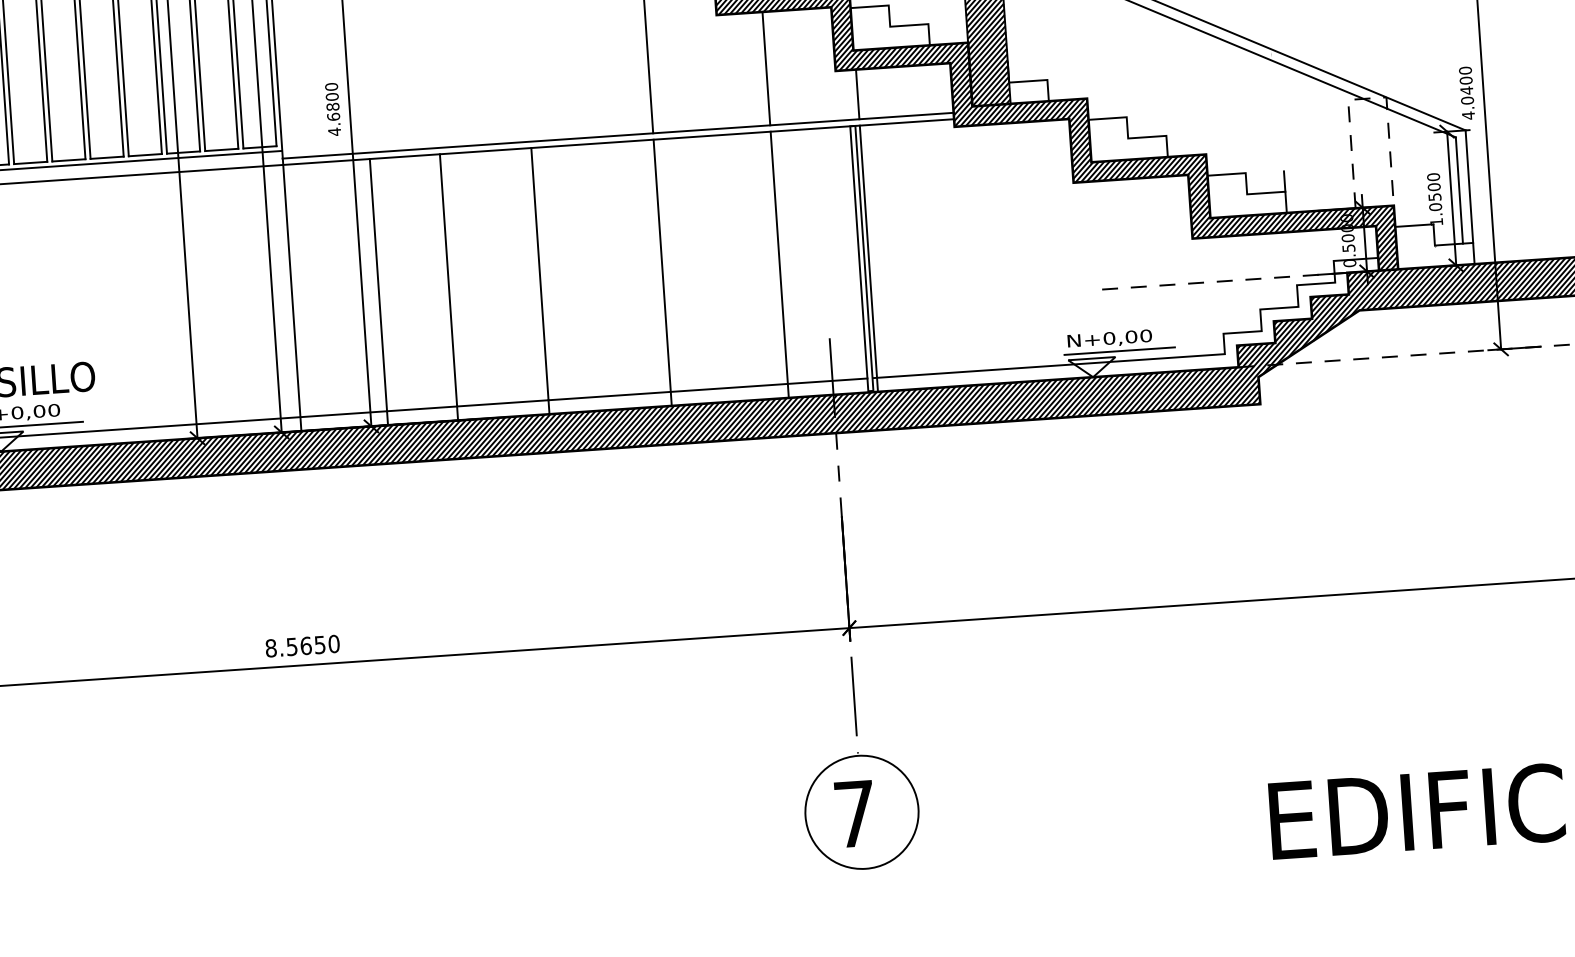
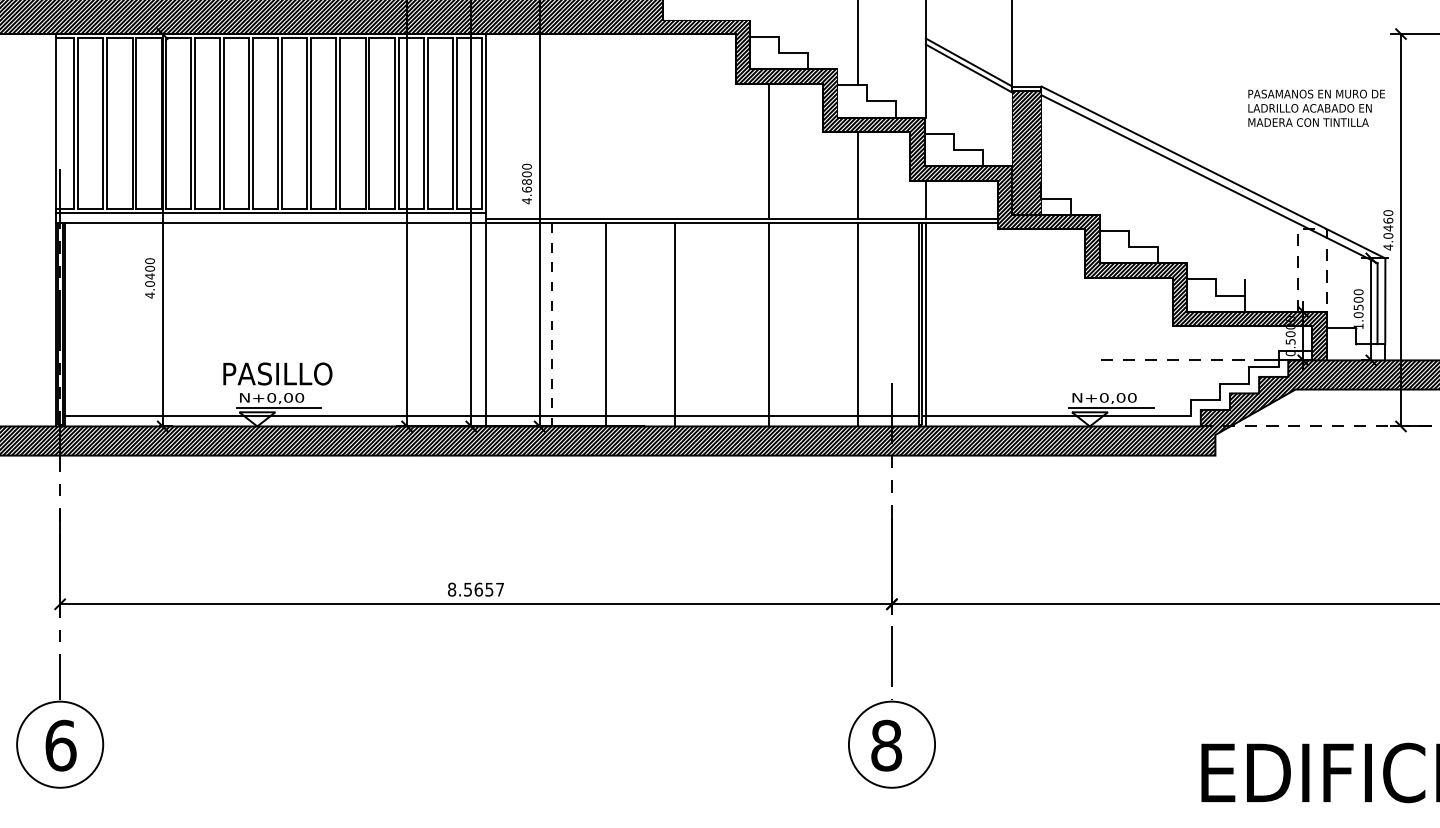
text: (1465, 80) -> (1387, 220), 4.0400 -> 4.0460
line: (379, 291) -> (552, 324), solid -> dashed
text: (334, 643) -> (500, 589), 8.5650 -> 8.5657
text: (854, 813) -> (886, 745), 7 -> 8

